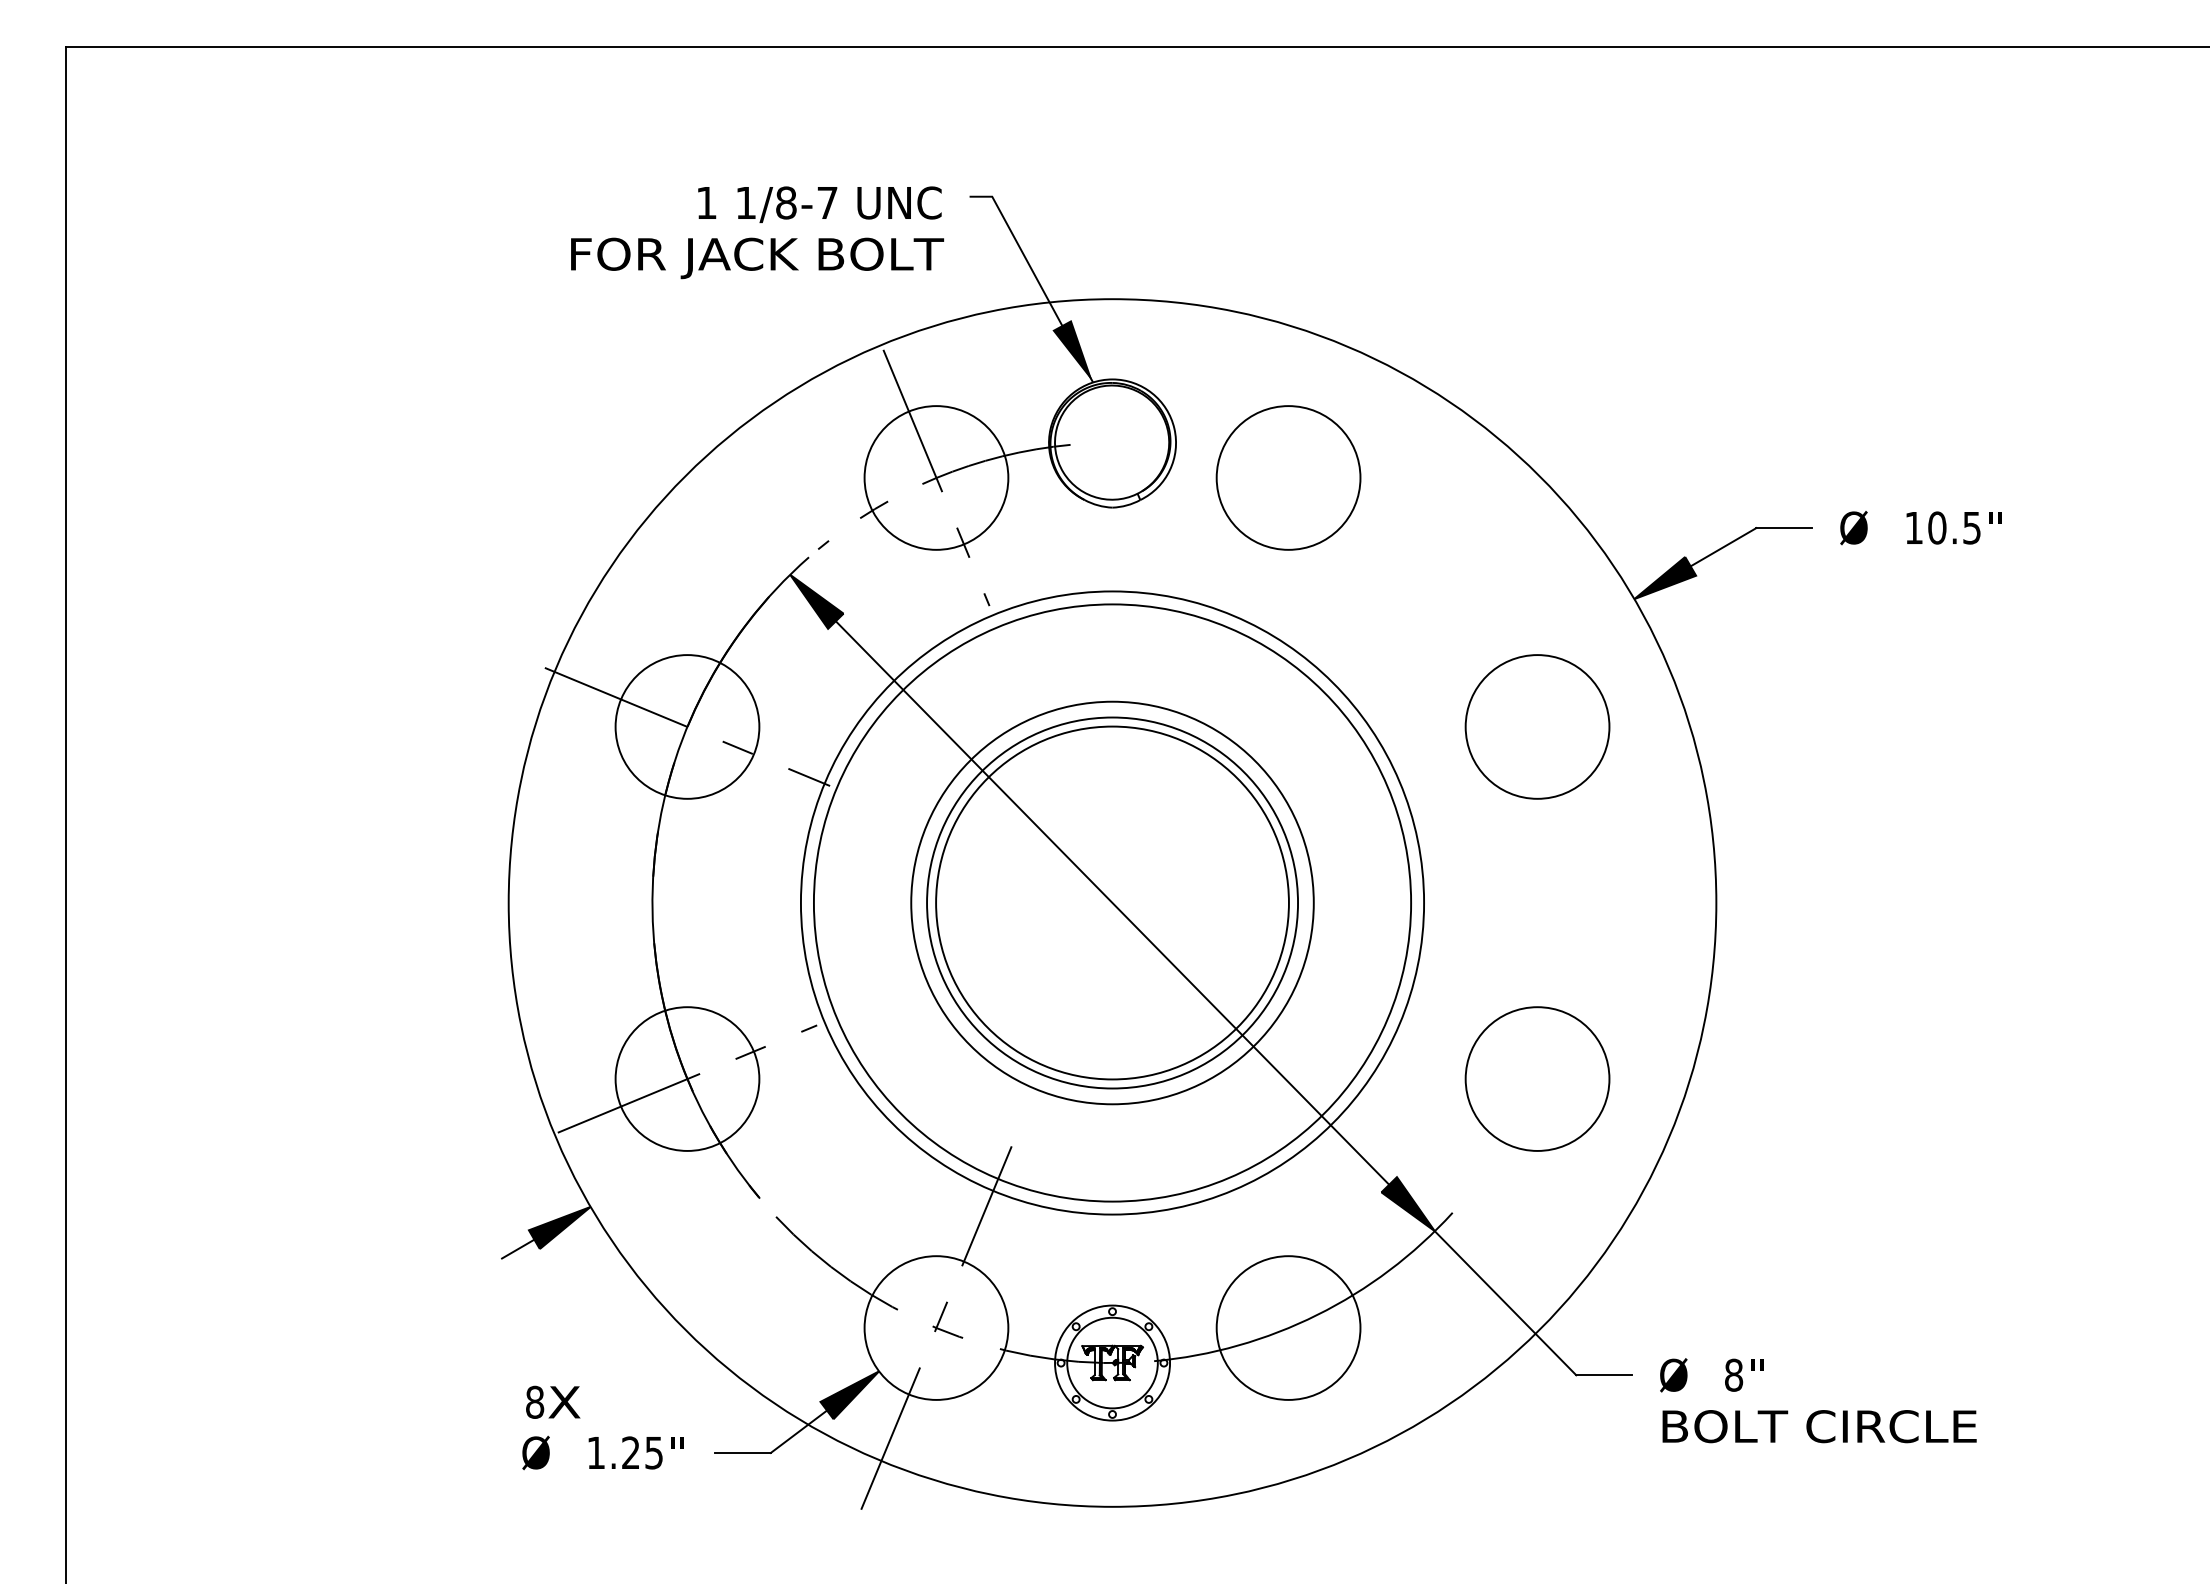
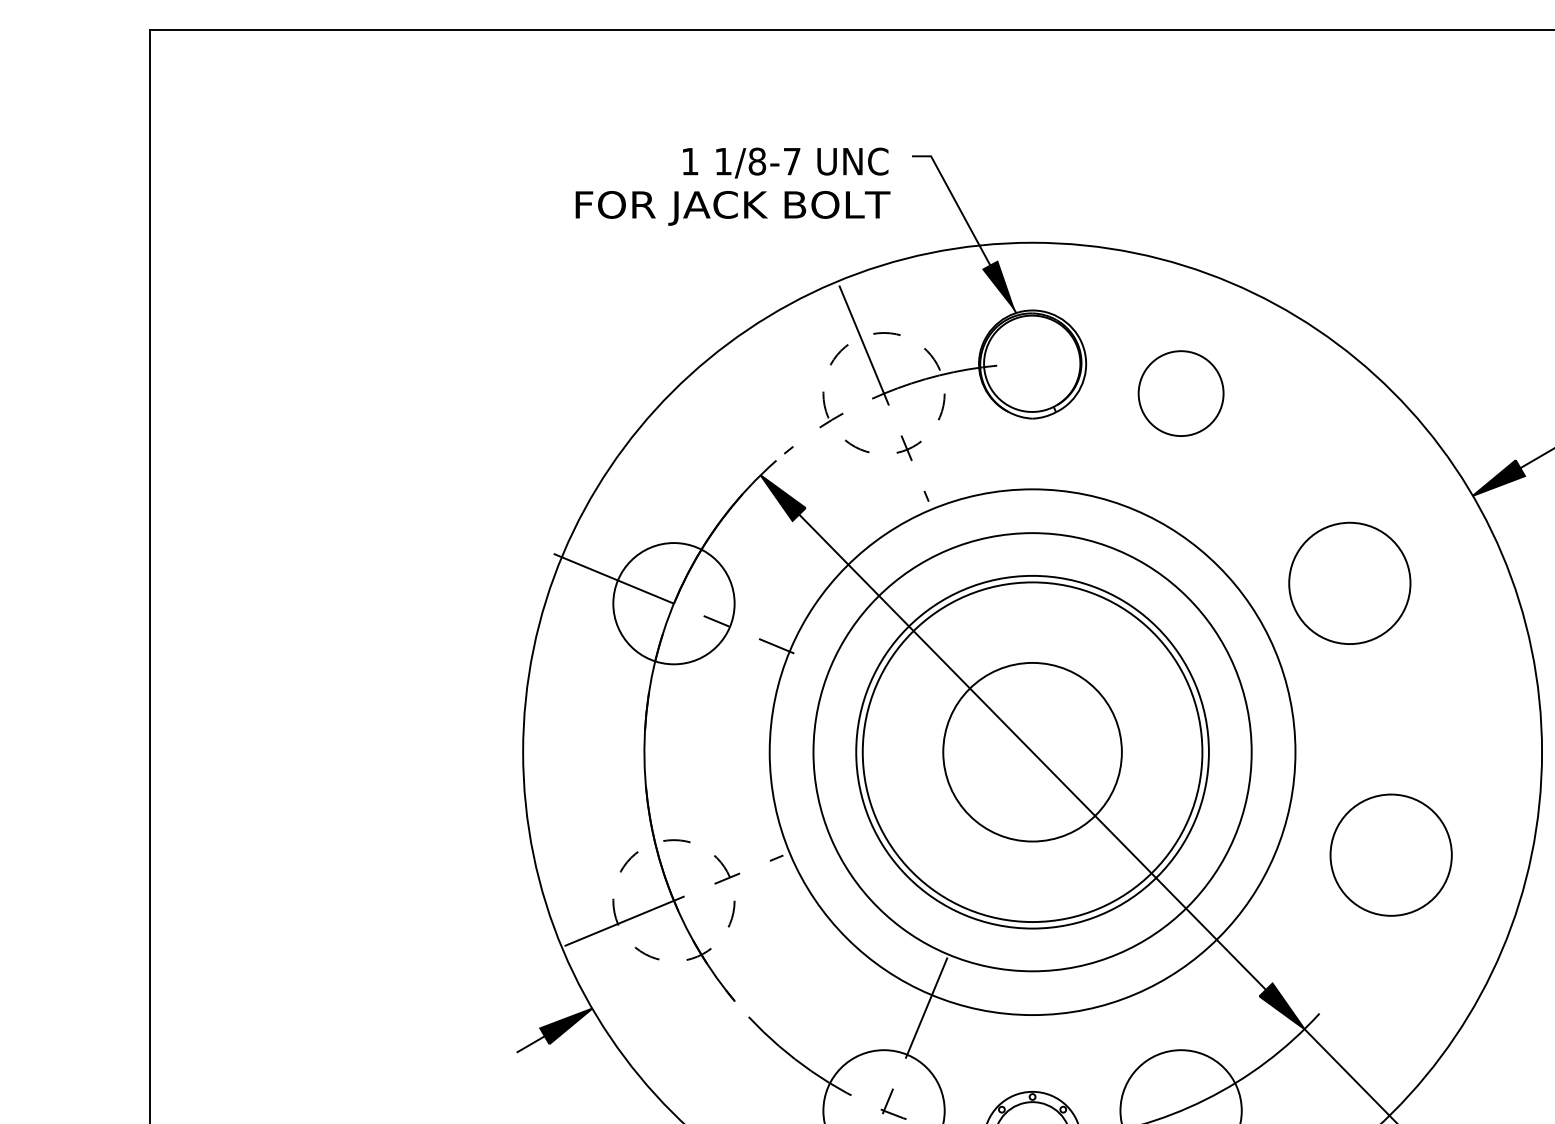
circle: (936, 477) -> (884, 393), solid -> dashed
circle: (1288, 477) -> (1181, 393), size x0.7
circle: (1537, 726) -> (1349, 583), moved
circle: (1112, 902) -> (1032, 751), size x0.6
circle: (1112, 902) -> (1032, 751), size x0.7
circle: (1112, 902) -> (1032, 751), size x1.4
circle: (687, 1078) -> (673, 900), solid -> dashed
circle: (1537, 1078) -> (1391, 854), moved

